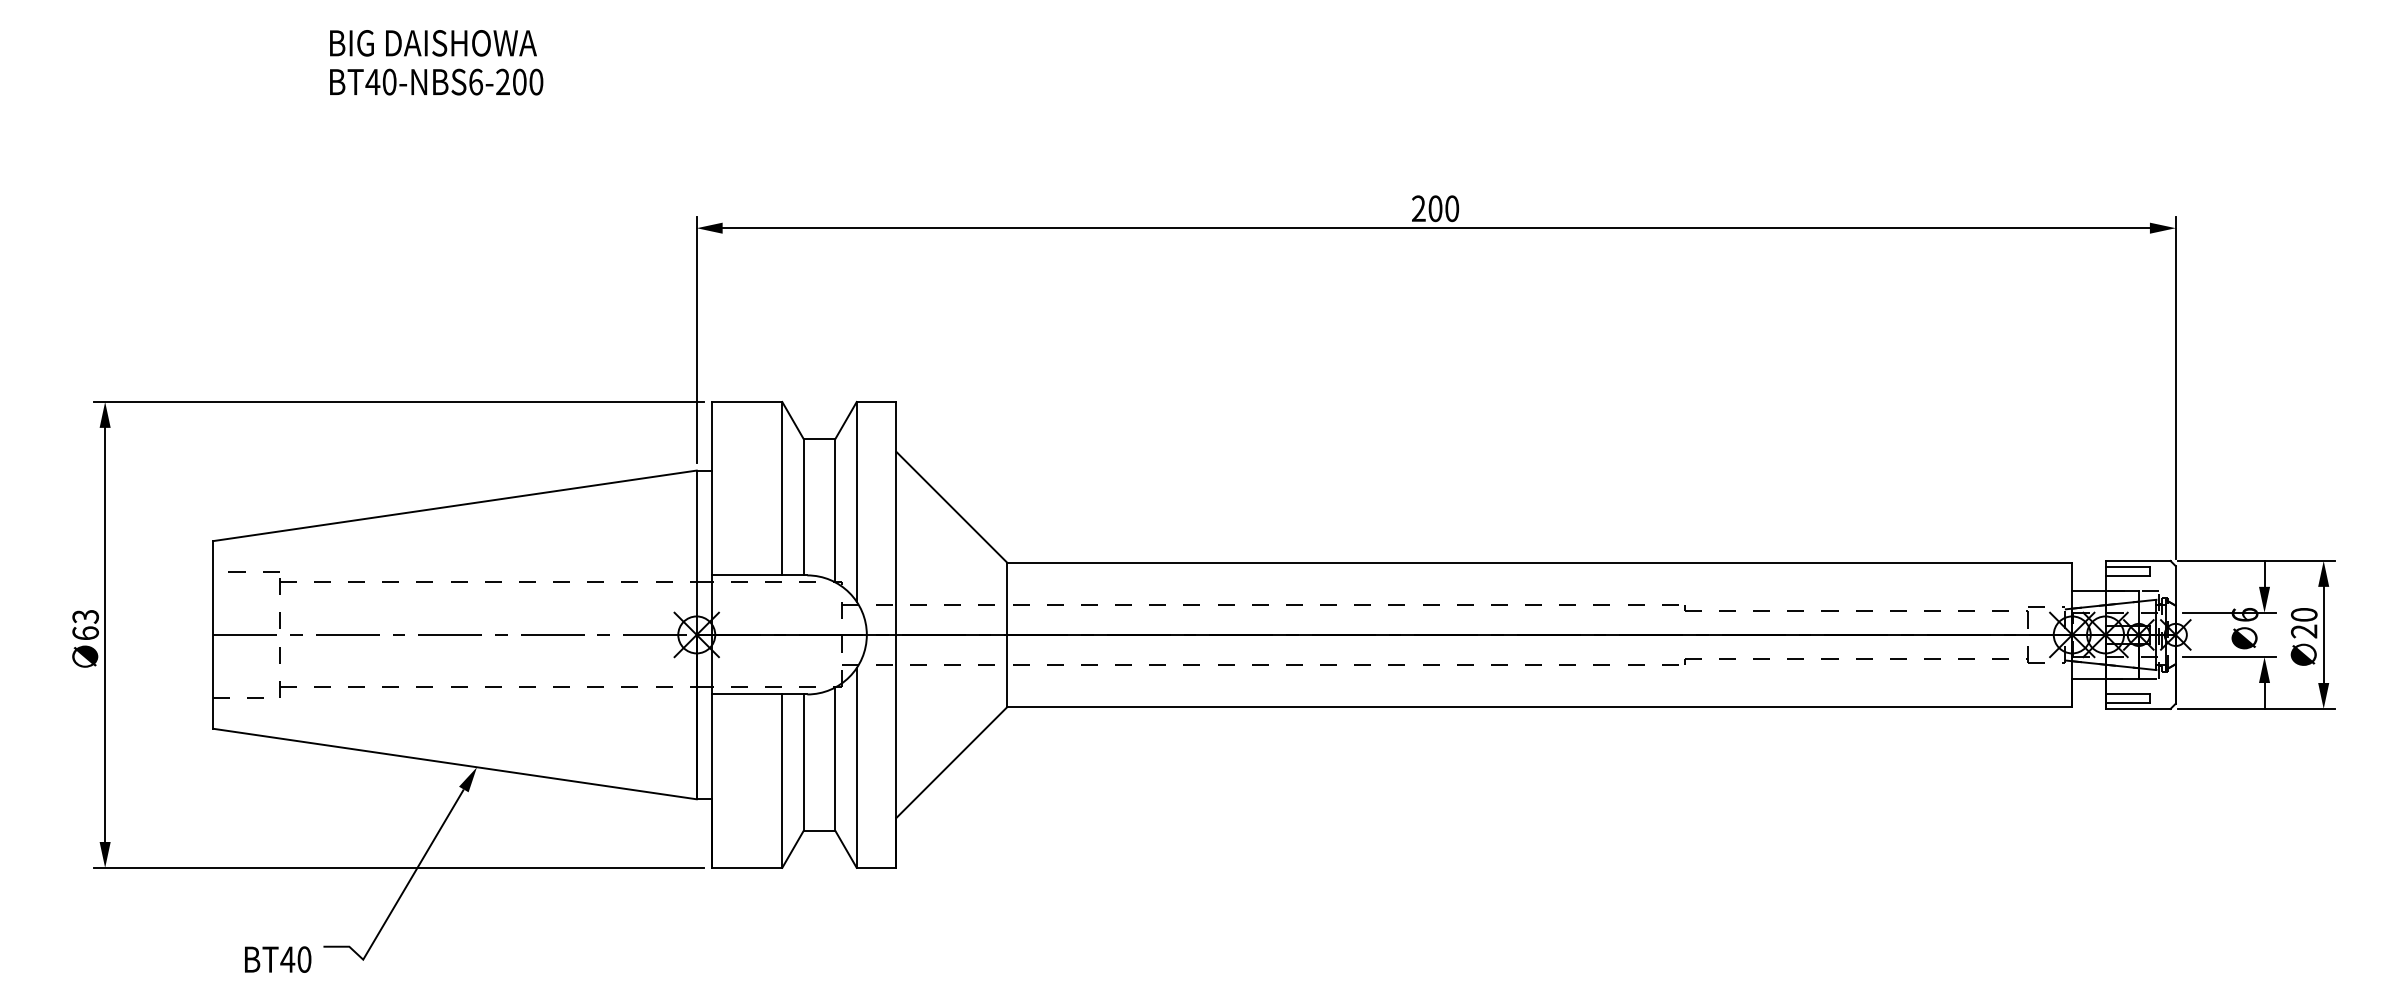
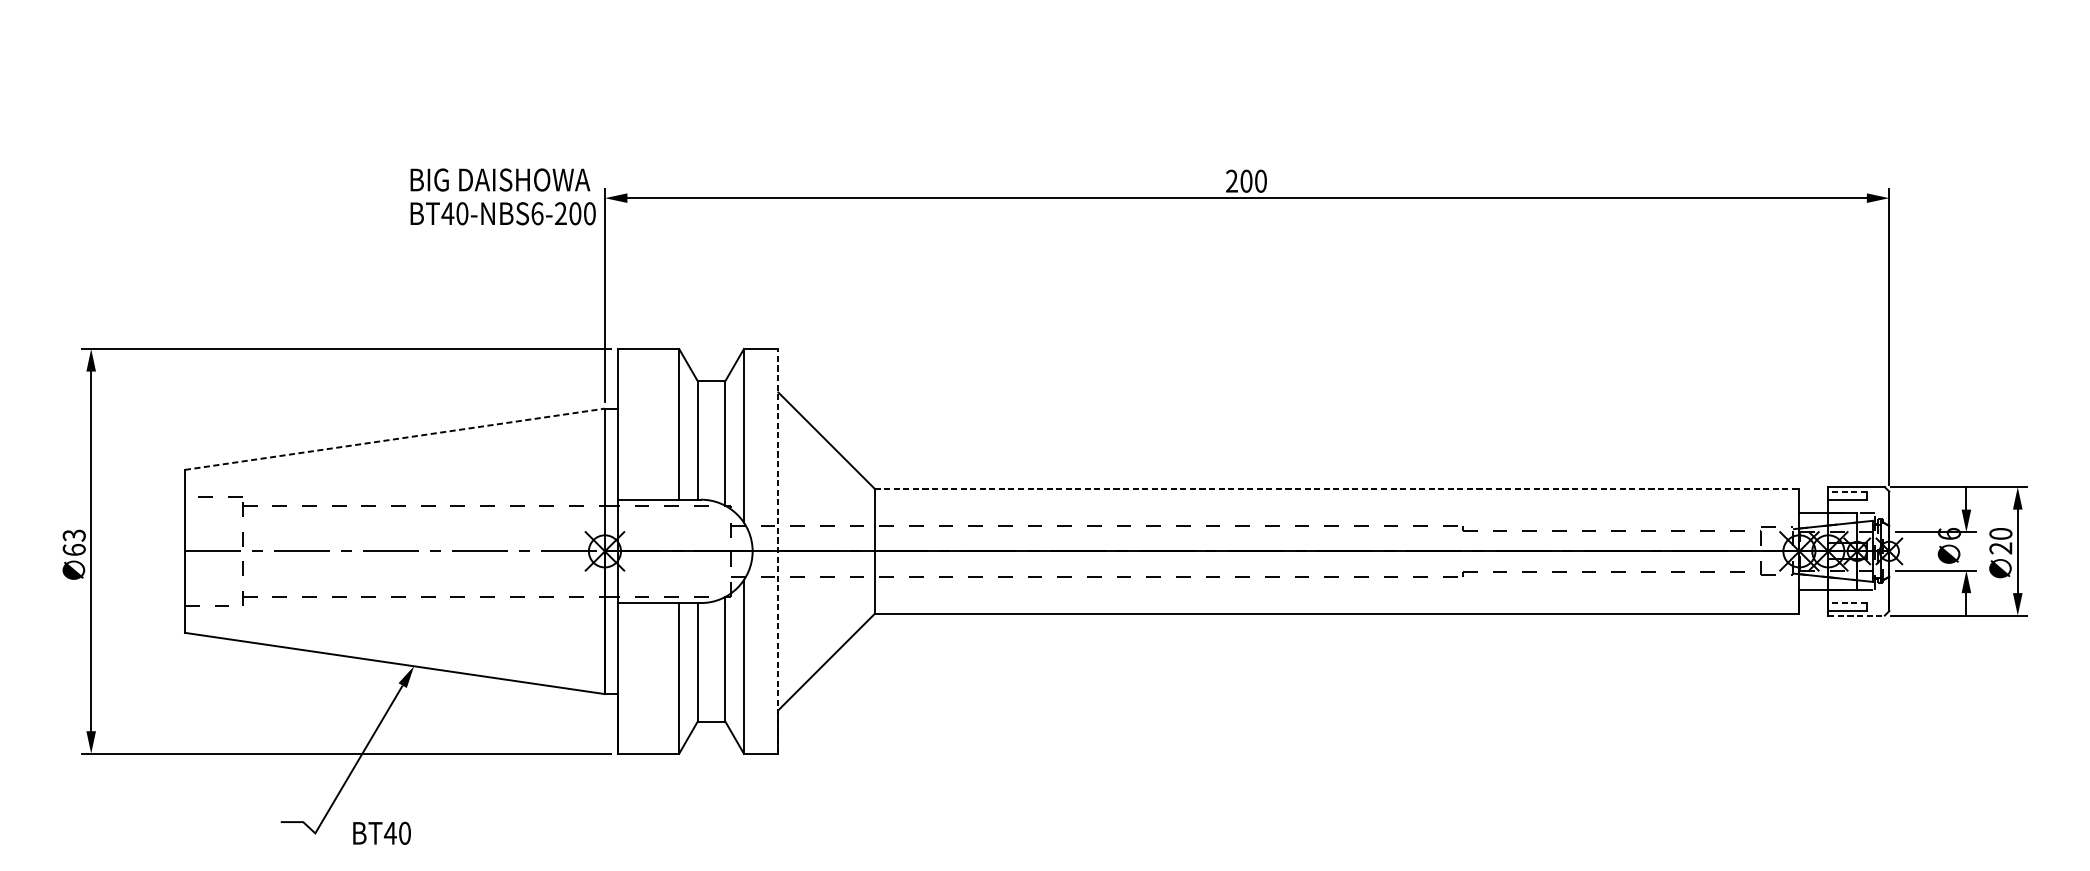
text: (436, 62) -> (503, 196), moved
line: (455, 505) -> (395, 438), solid -> dashed
line: (1540, 562) -> (1337, 488), solid -> dashed
line: (2127, 566) -> (1847, 491), solid -> dashed
line: (896, 634) -> (778, 550), solid -> dashed
line: (2127, 693) -> (1847, 602), solid -> dashed
line: (2138, 708) -> (1856, 615), solid -> dashed
text: (278, 959) -> (382, 833), moved

